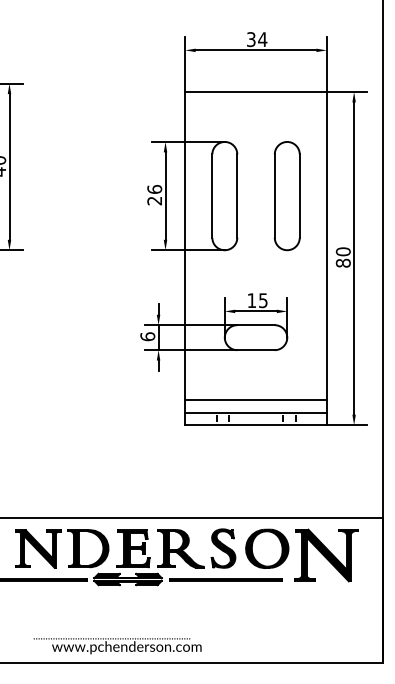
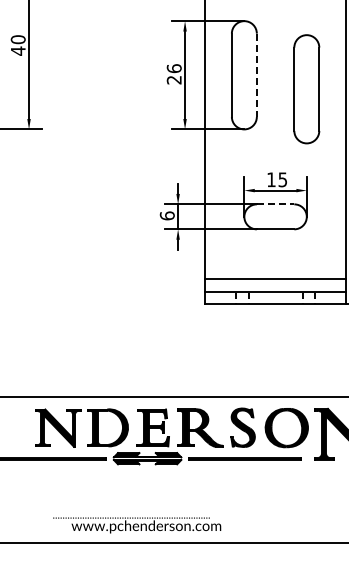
line: (237, 196) -> (257, 75), solid -> dashed
part: (286, 196) -> (306, 89), moved
line: (256, 325) -> (276, 204), solid -> dashed

